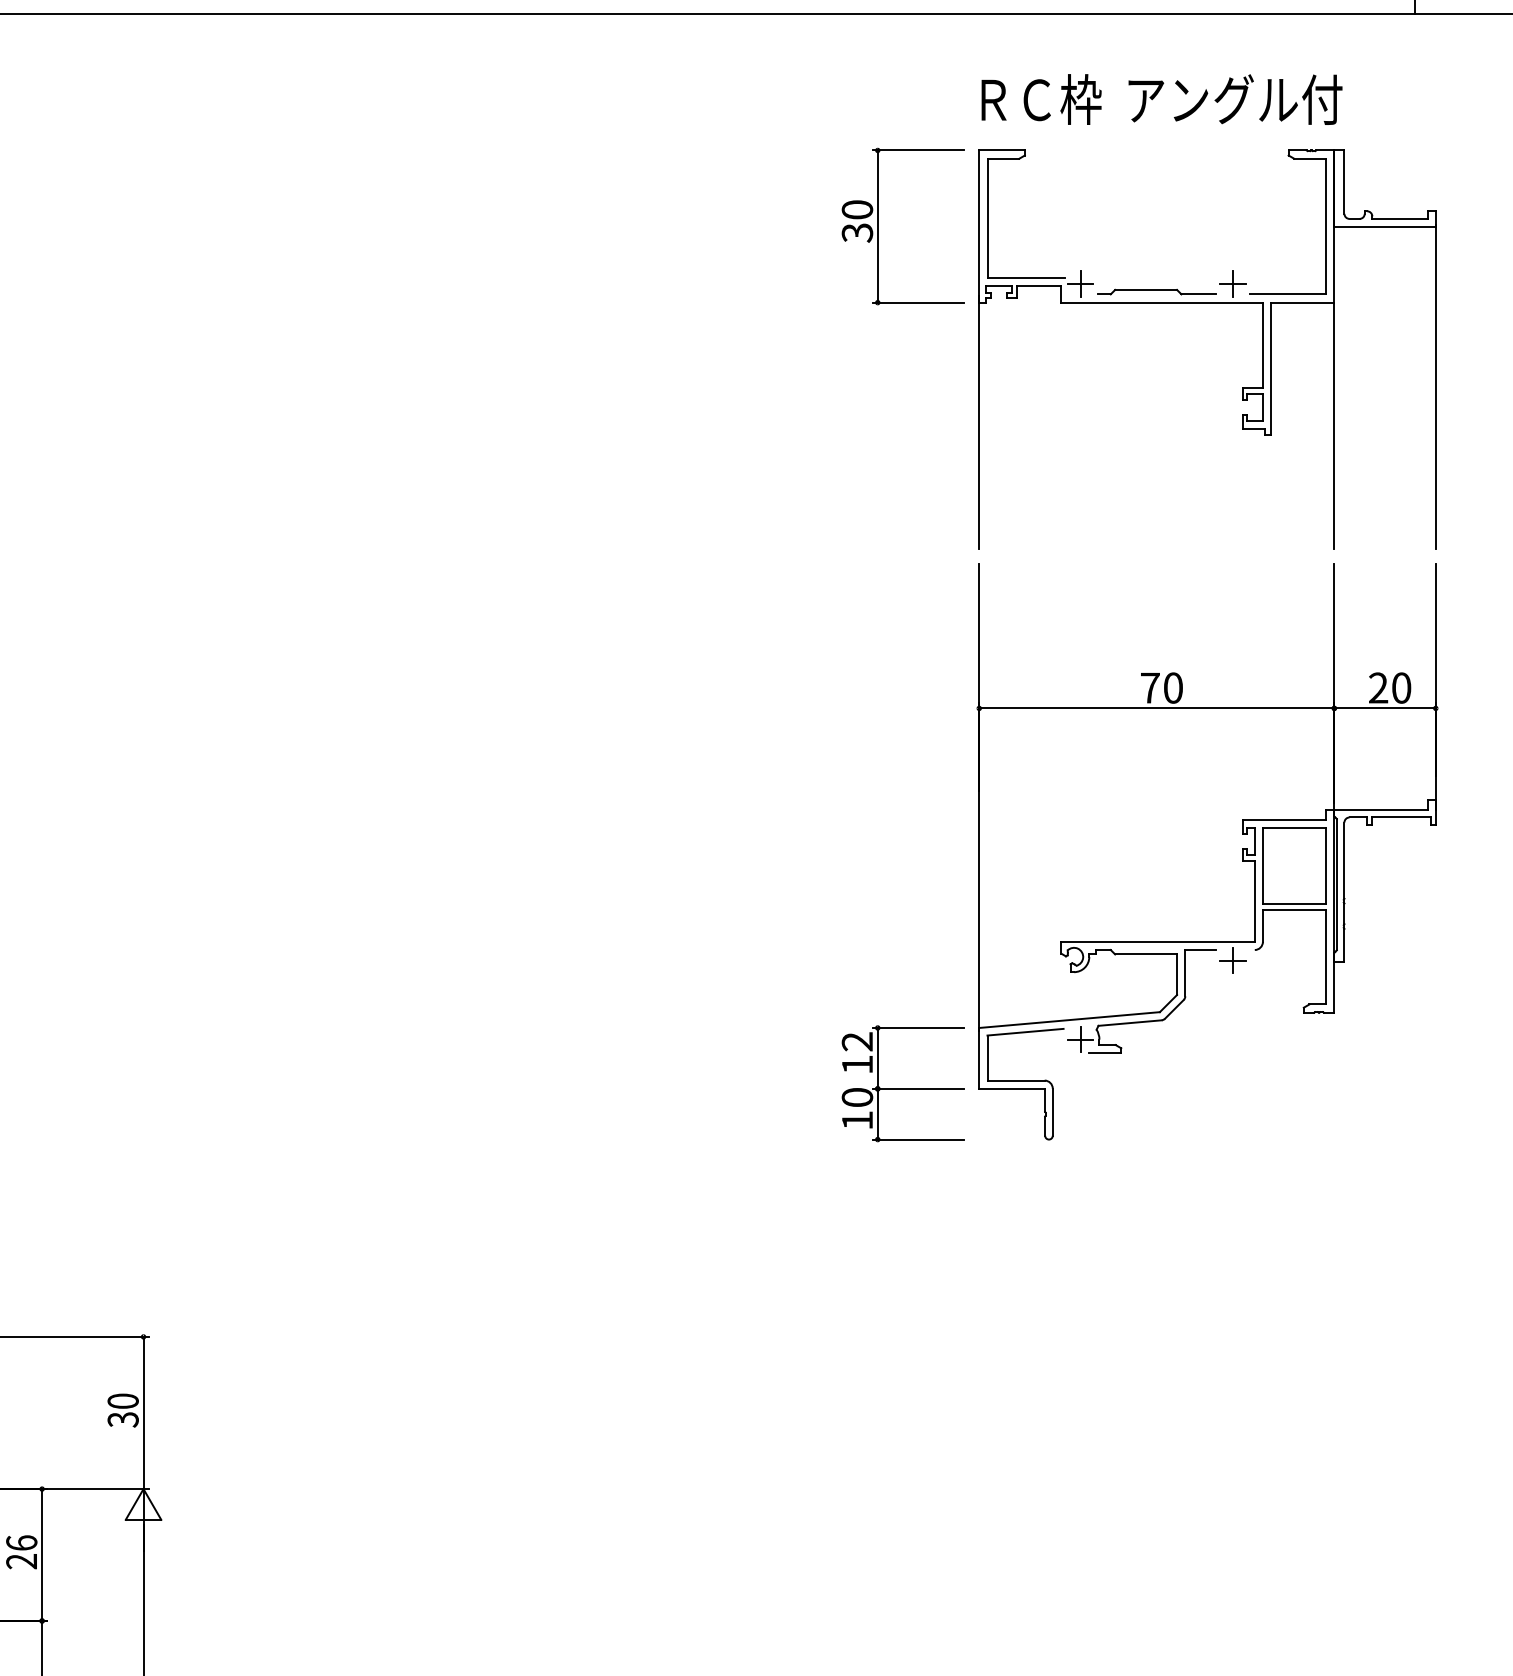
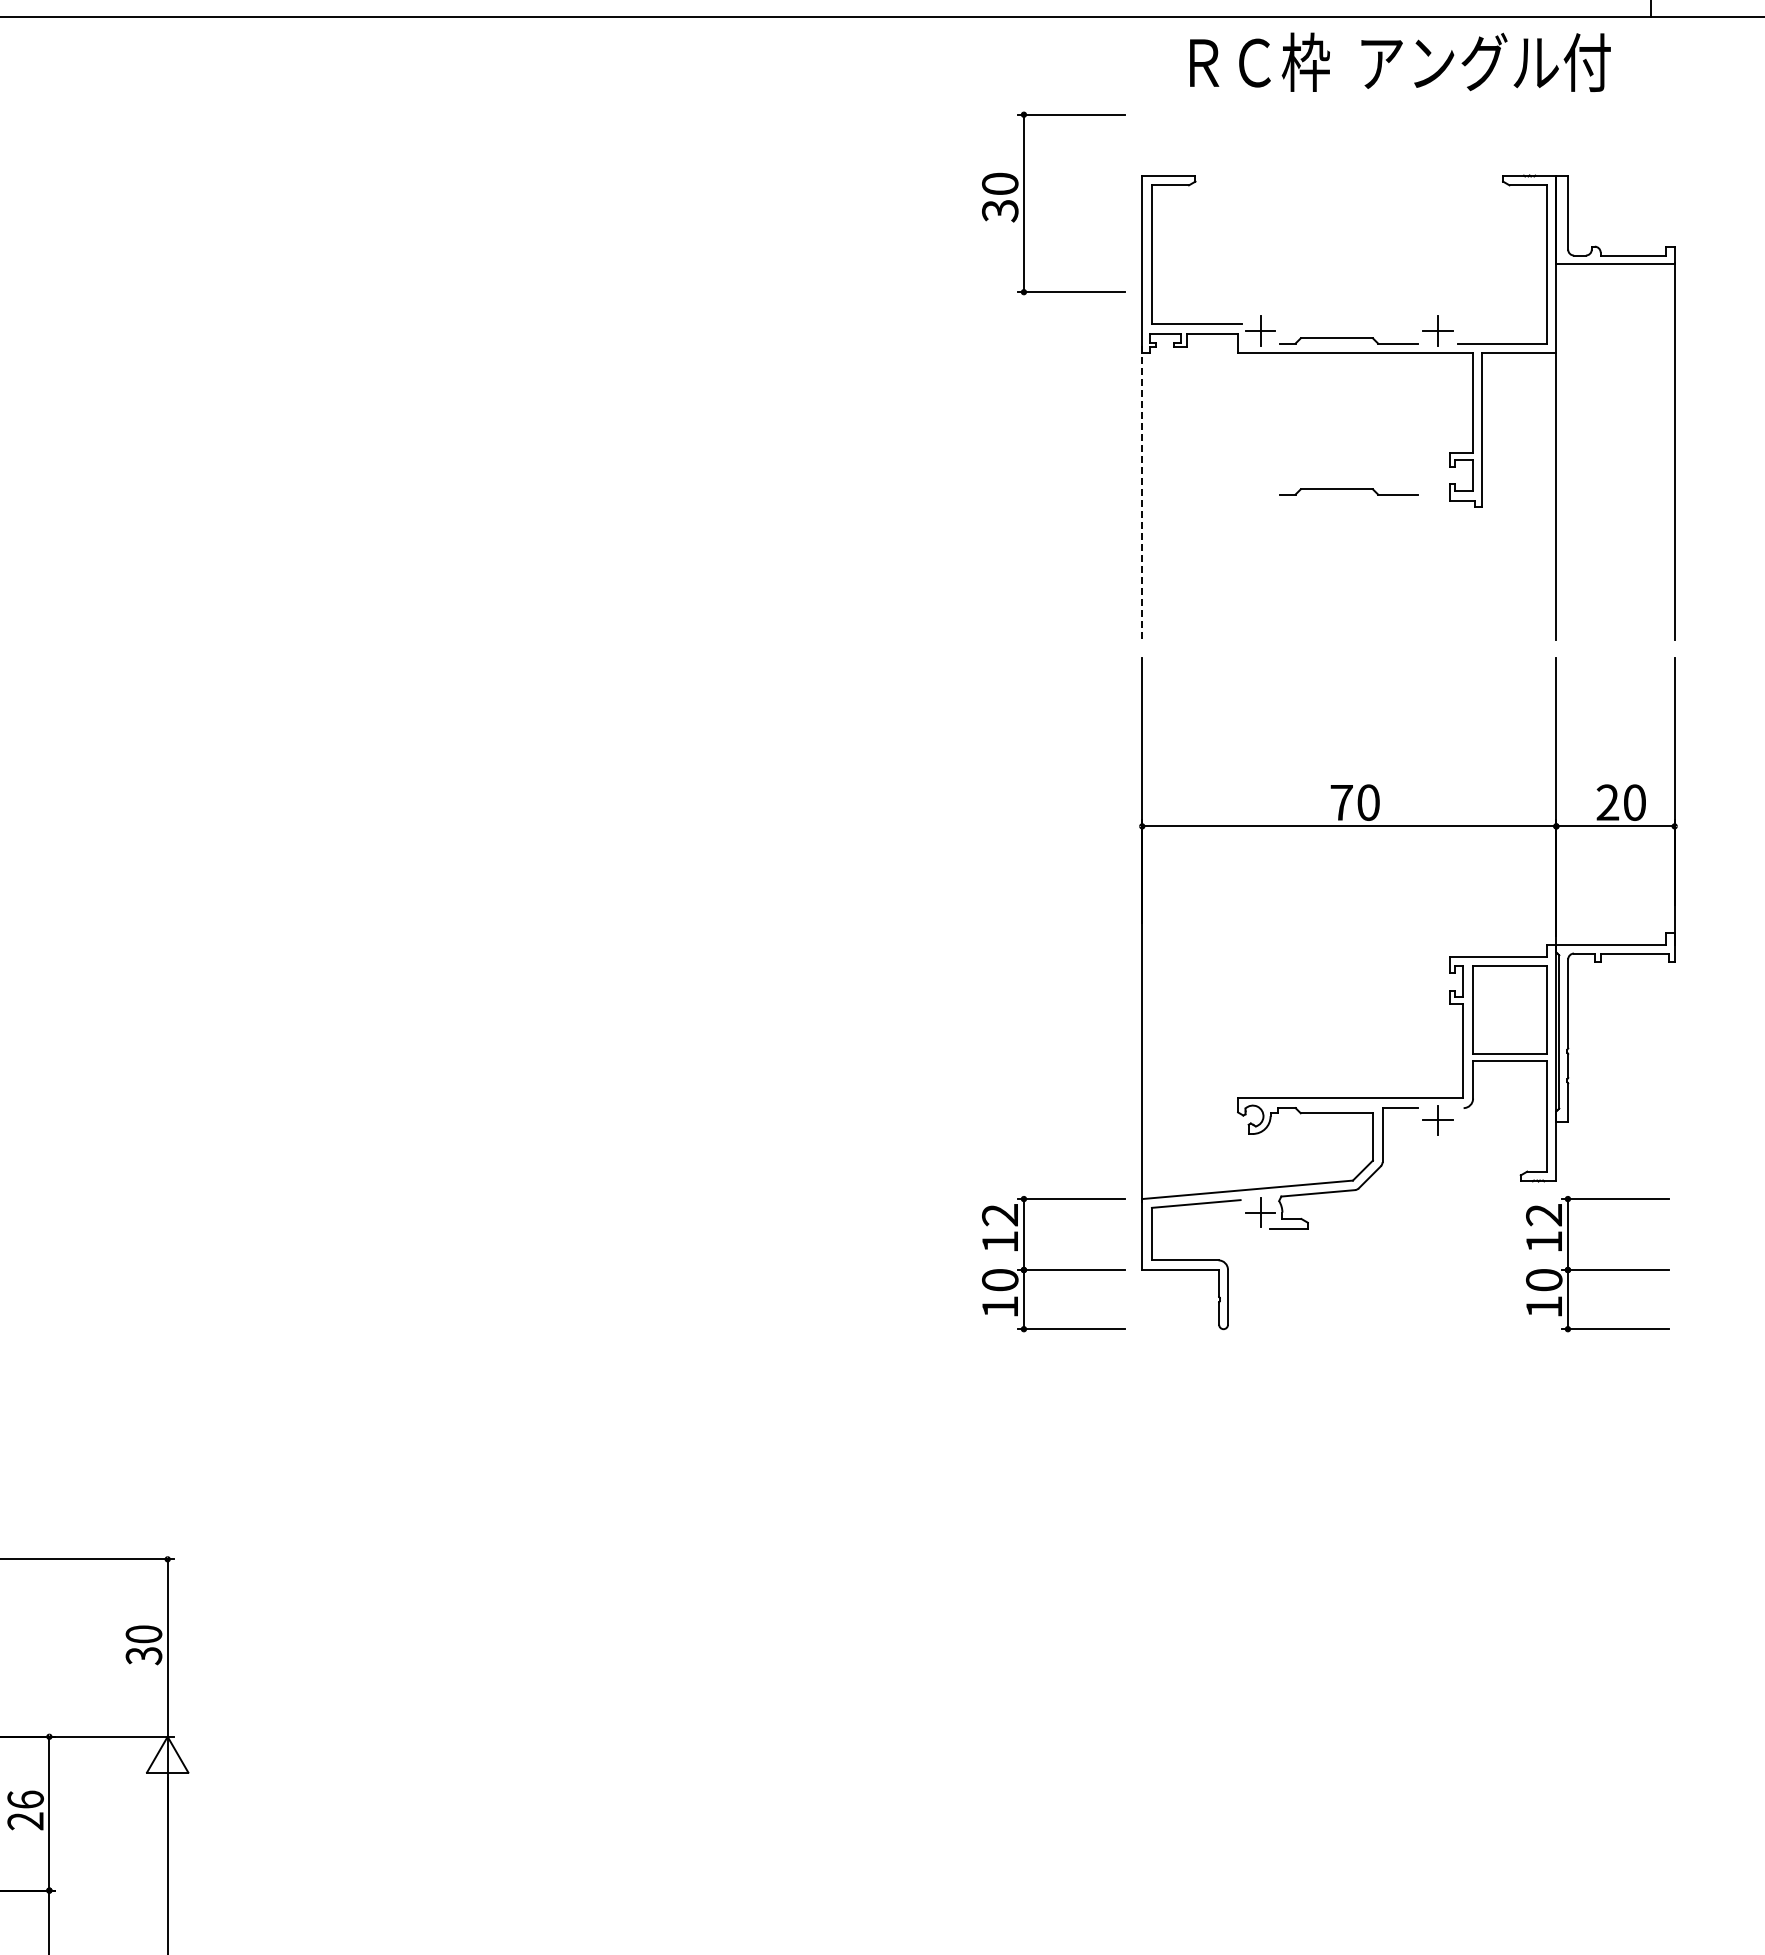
text: (1162, 98) -> (1400, 61), moved
part: (878, 226) -> (1024, 203), moved
part: (1156, 421) -> (1348, 491), added
line: (979, 422) -> (1142, 493), solid -> dashed
part: (1369, 1084) -> (1597, 1264), added

